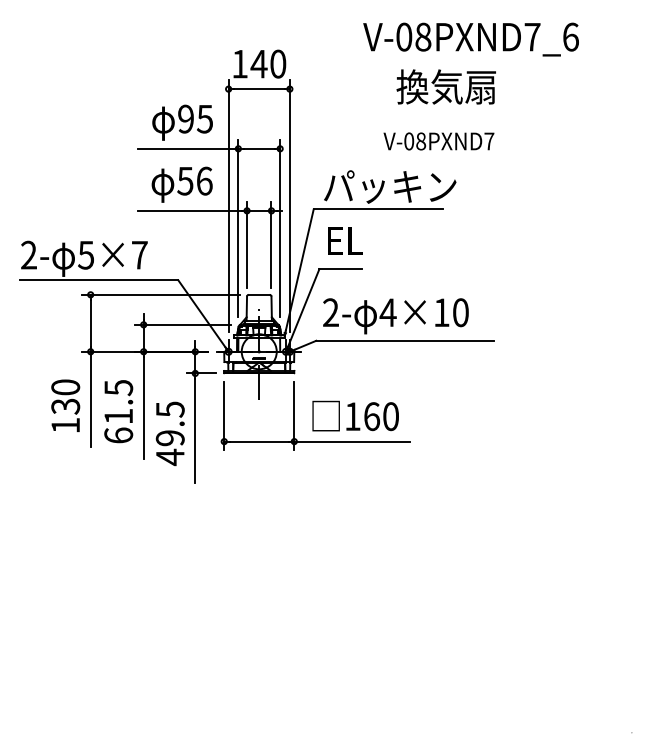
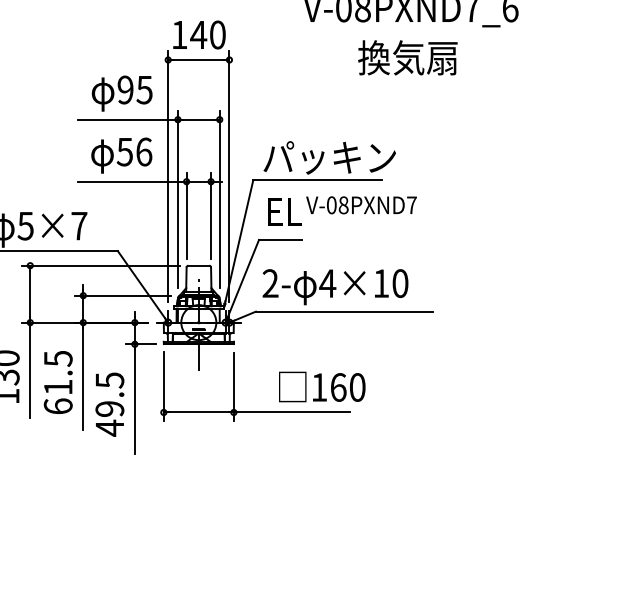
text: (445, 86) -> (407, 57), moved
text: (438, 141) -> (361, 205), moved
text: (355, 415) -> (322, 386), moved

